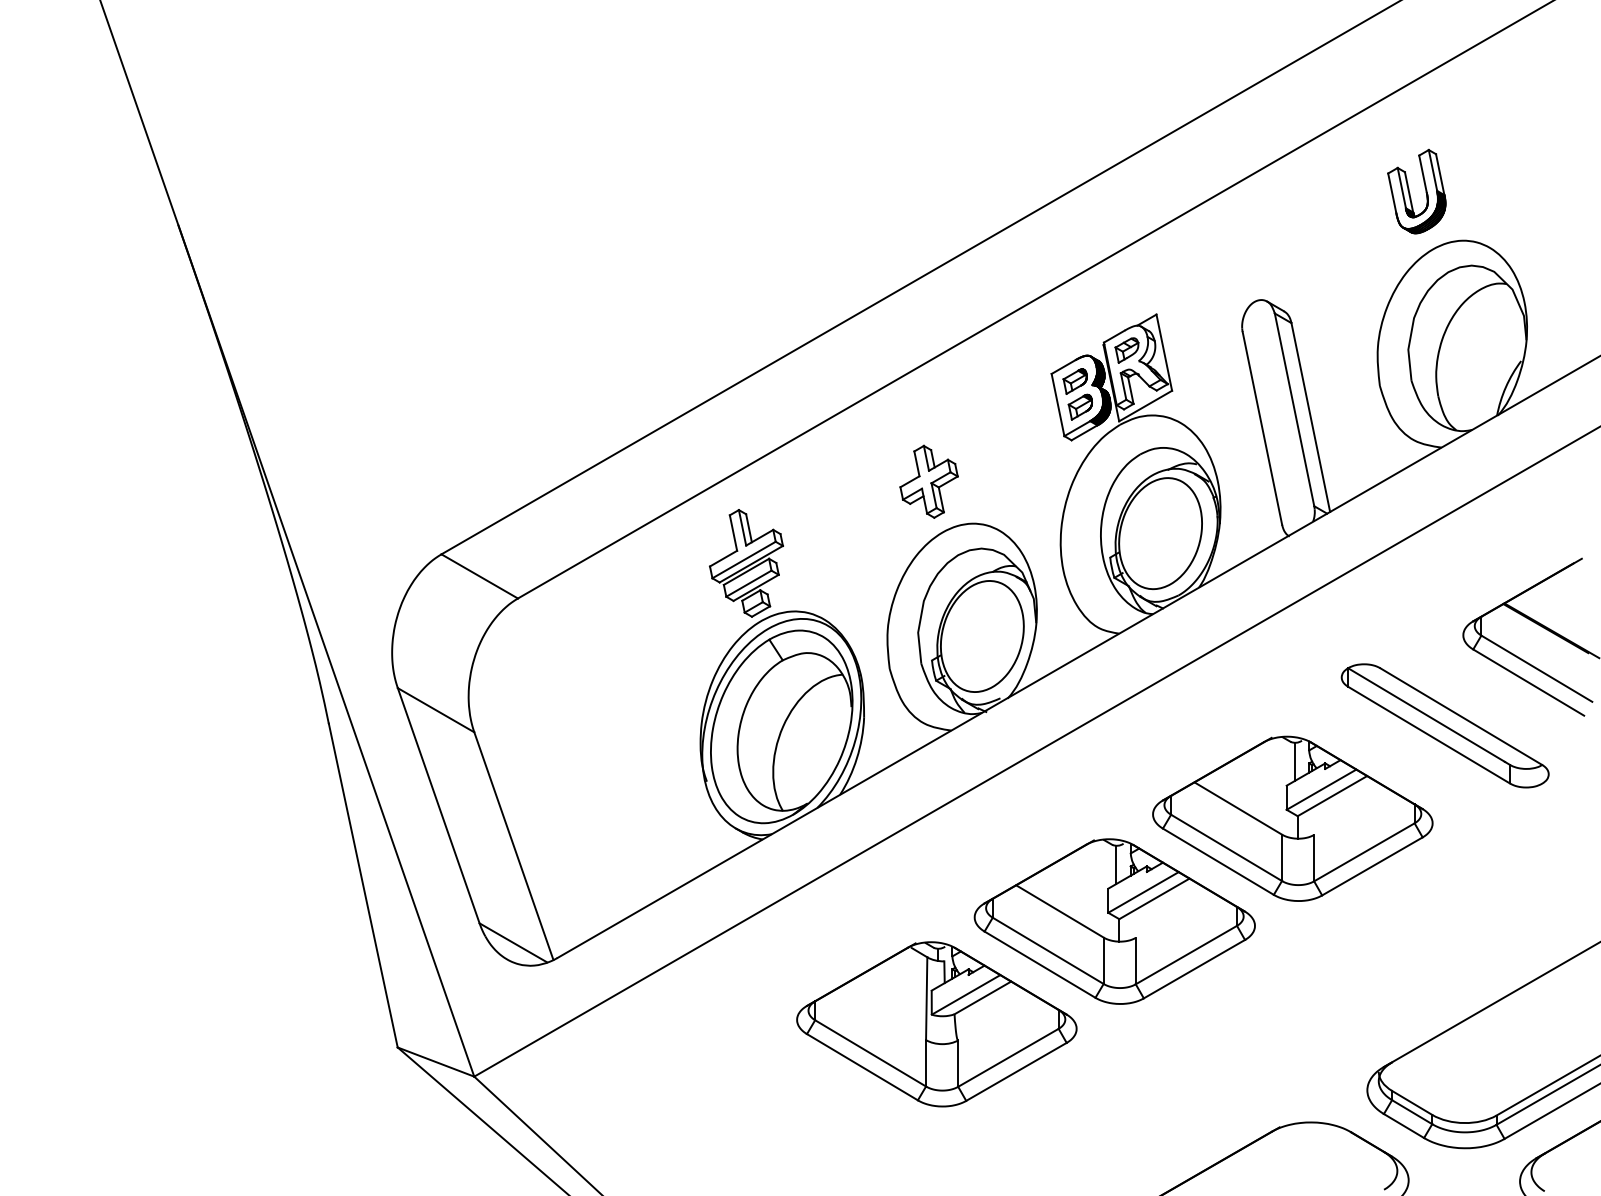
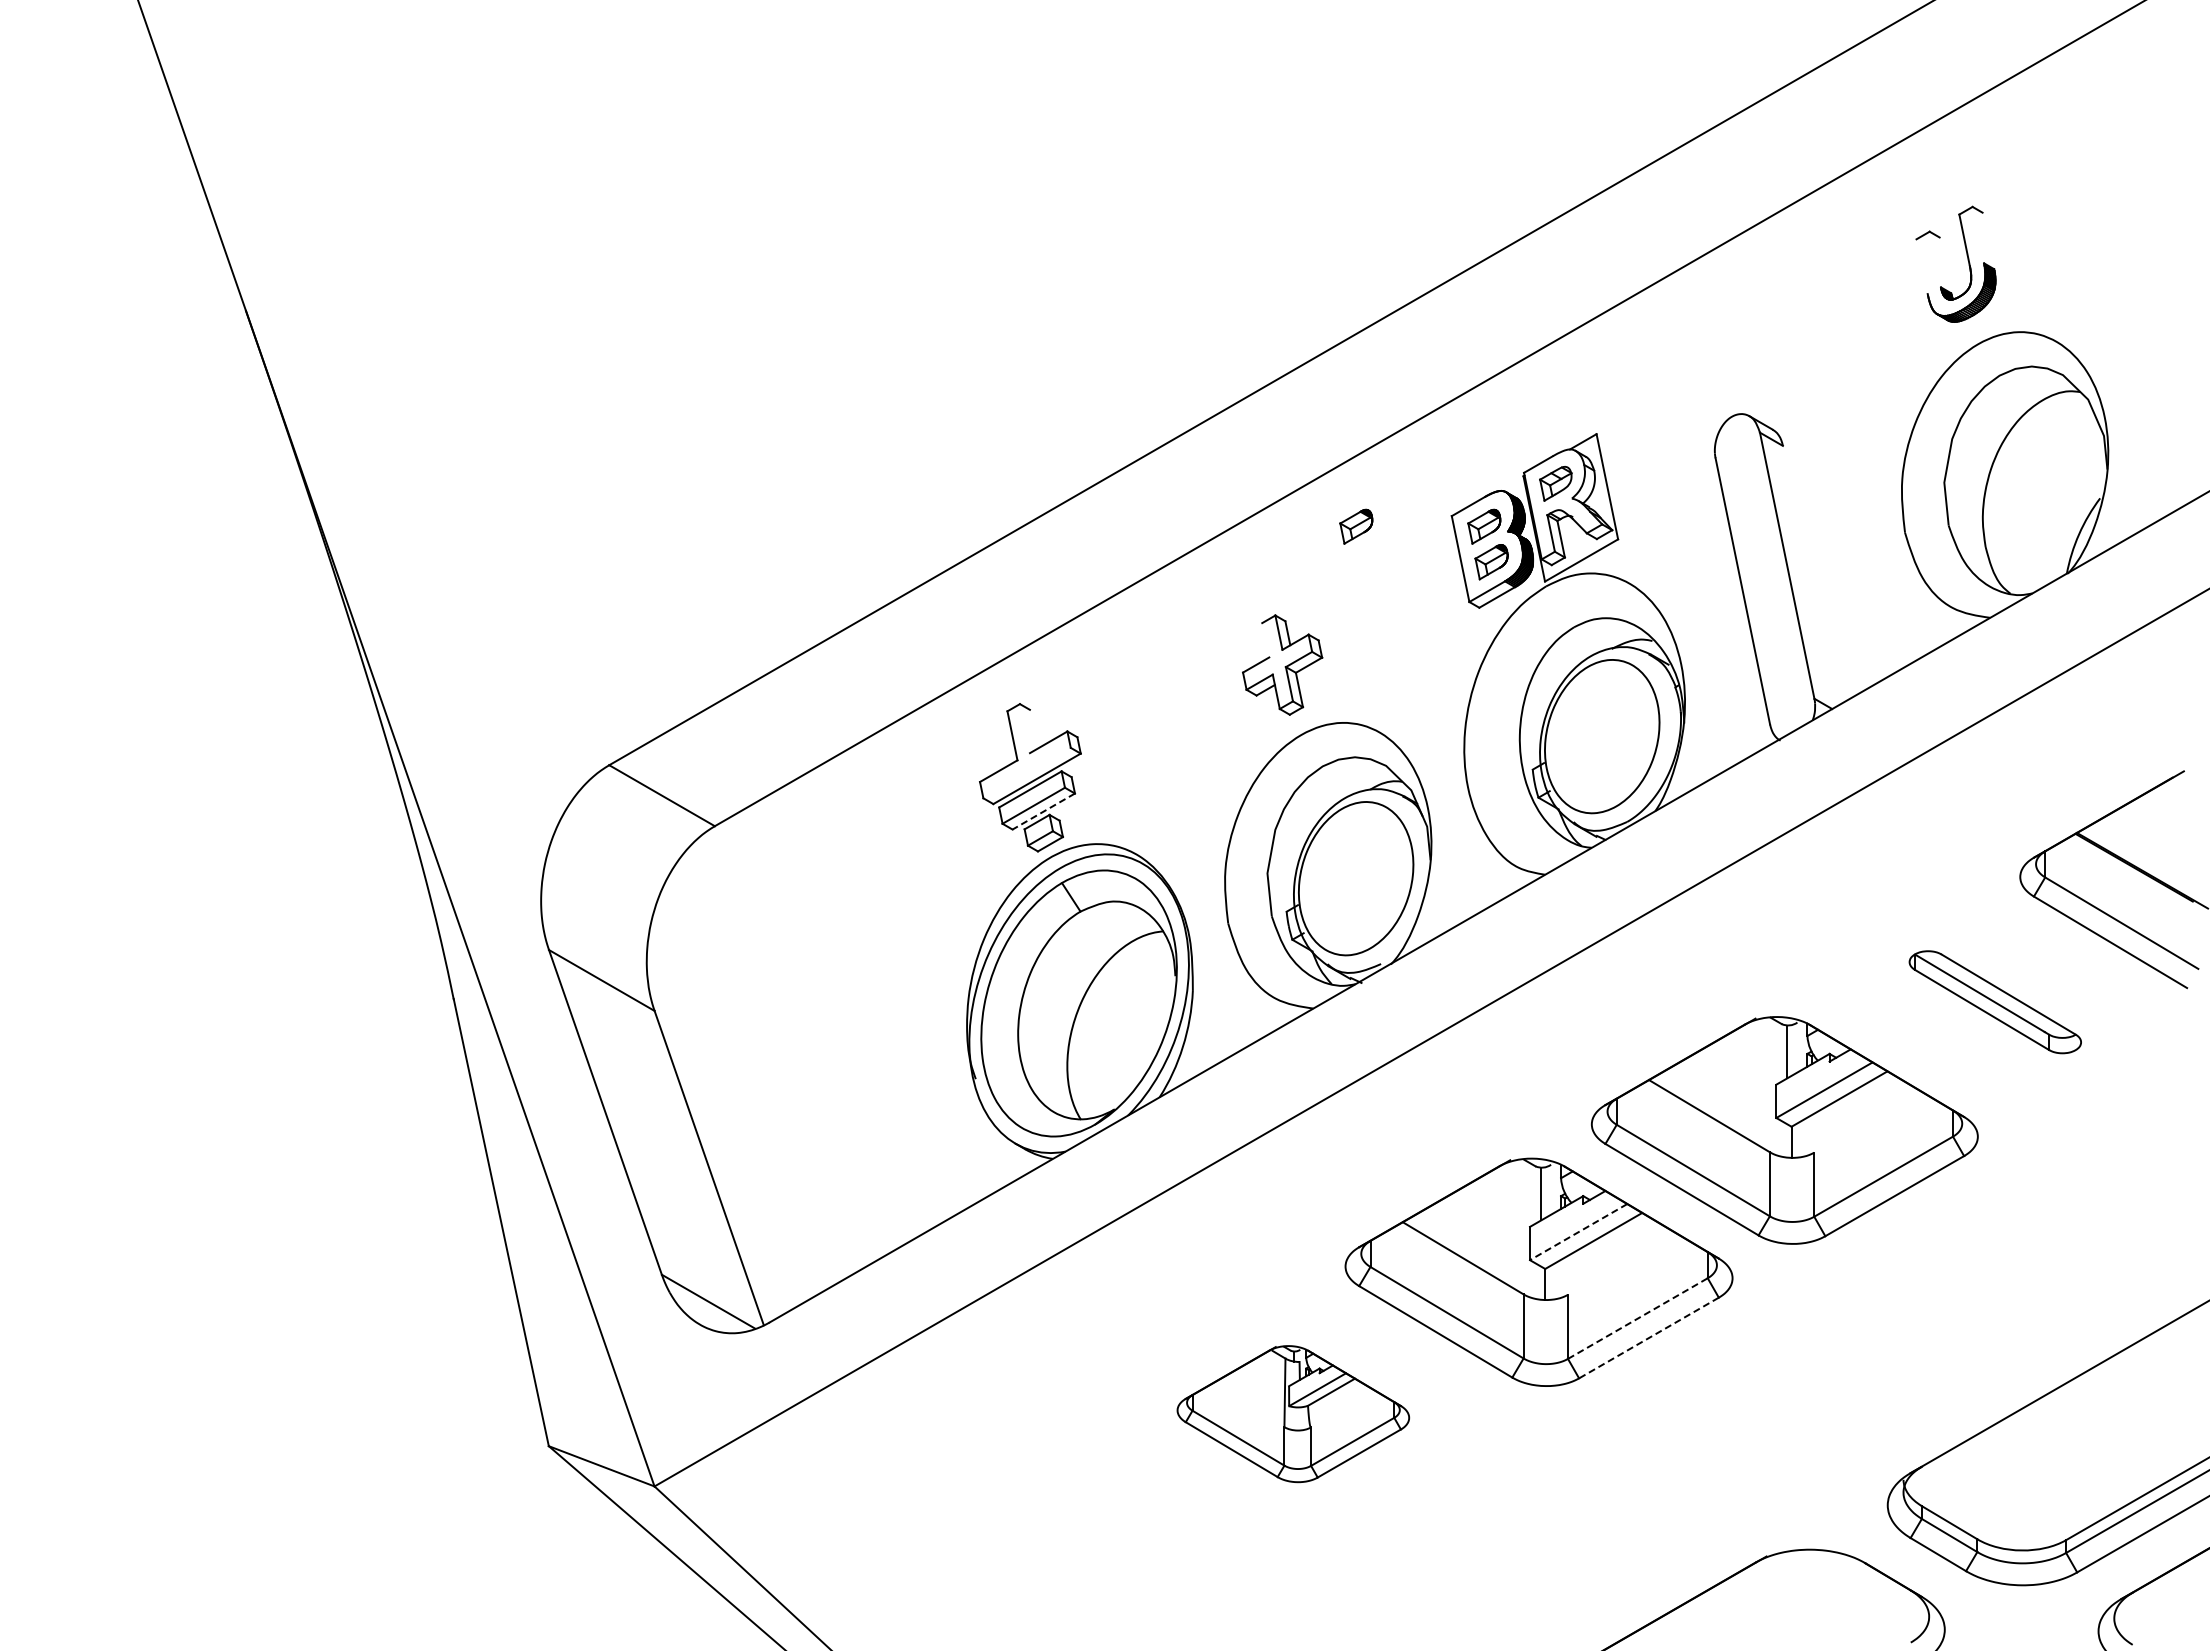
line: (1433, 169) -> (1978, 234), removed
line: (1440, 174) -> (1988, 240), removed
line: (1401, 188) -> (1935, 259), removed
line: (1409, 192) -> (1945, 265), removed
line: (1391, 193) -> (1921, 266), removed
part: (982, 381) -> (1356, 526), added
line: (1310, 416) -> (1809, 575), removed
line: (916, 464) -> (1265, 640), removed
line: (742, 527) -> (1024, 728), removed
line: (748, 527) -> (1033, 728), removed
line: (743, 559) -> (1026, 772), removed
line: (755, 587) -> (1043, 811), solid -> dashed
part: (1445, 726) -> (1995, 1002), size x0.6
line: (1143, 892) -> (1578, 1232), solid -> dashed
line: (1186, 955) -> (1637, 1318), solid -> dashed
line: (1194, 969) -> (1648, 1338), solid -> dashed
part: (937, 1023) -> (1293, 1413), size x0.6

